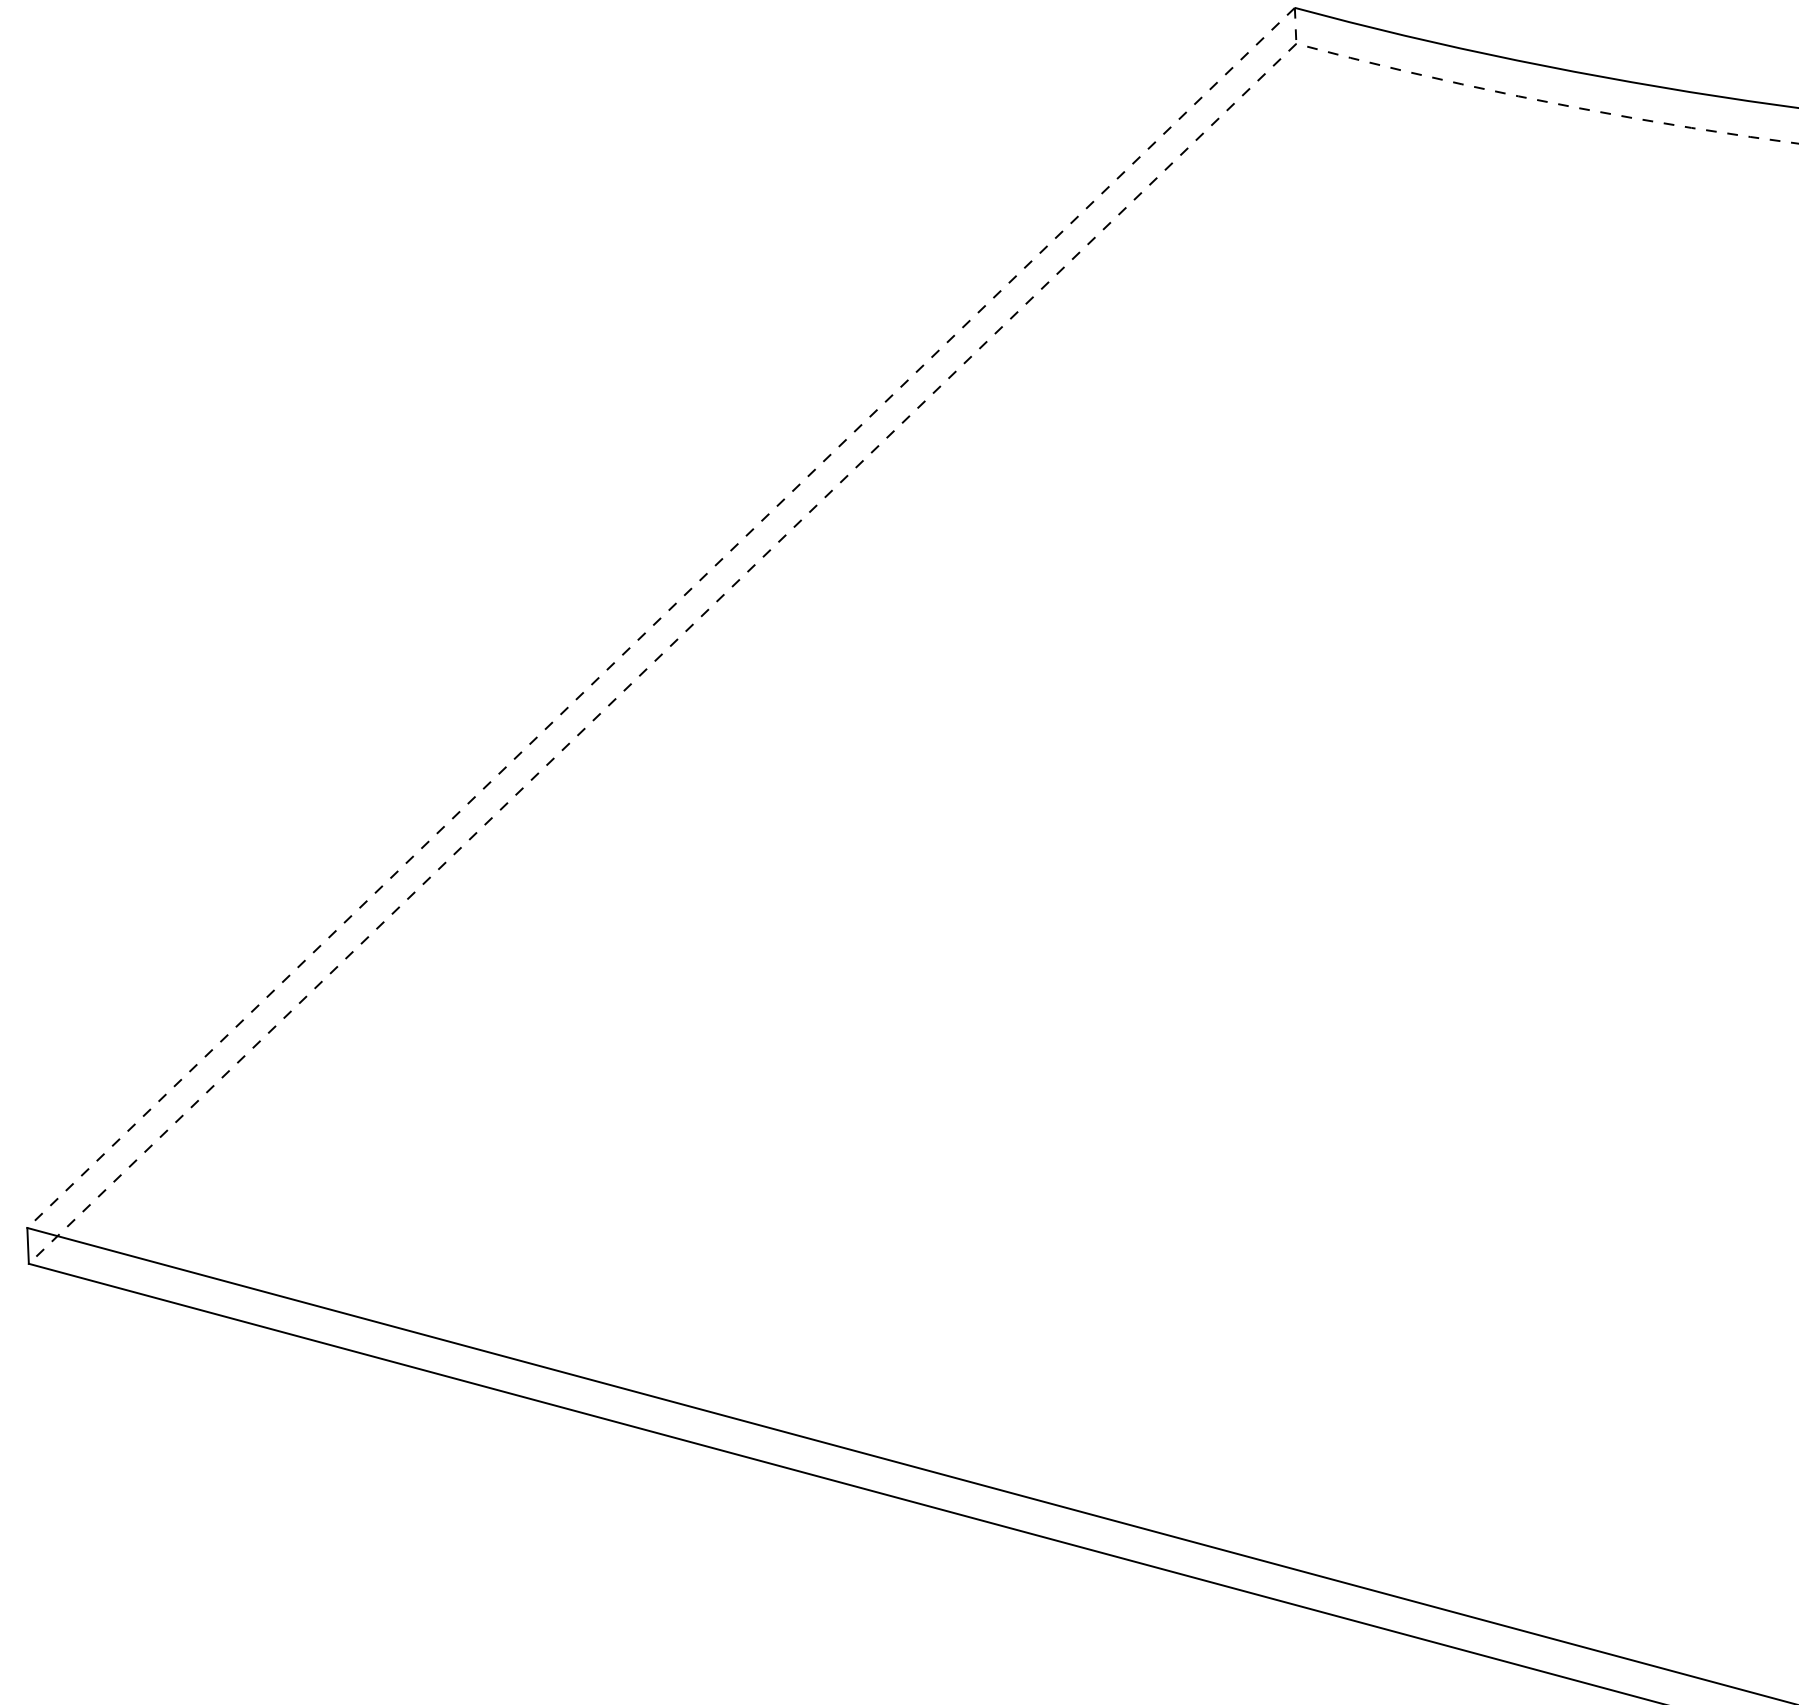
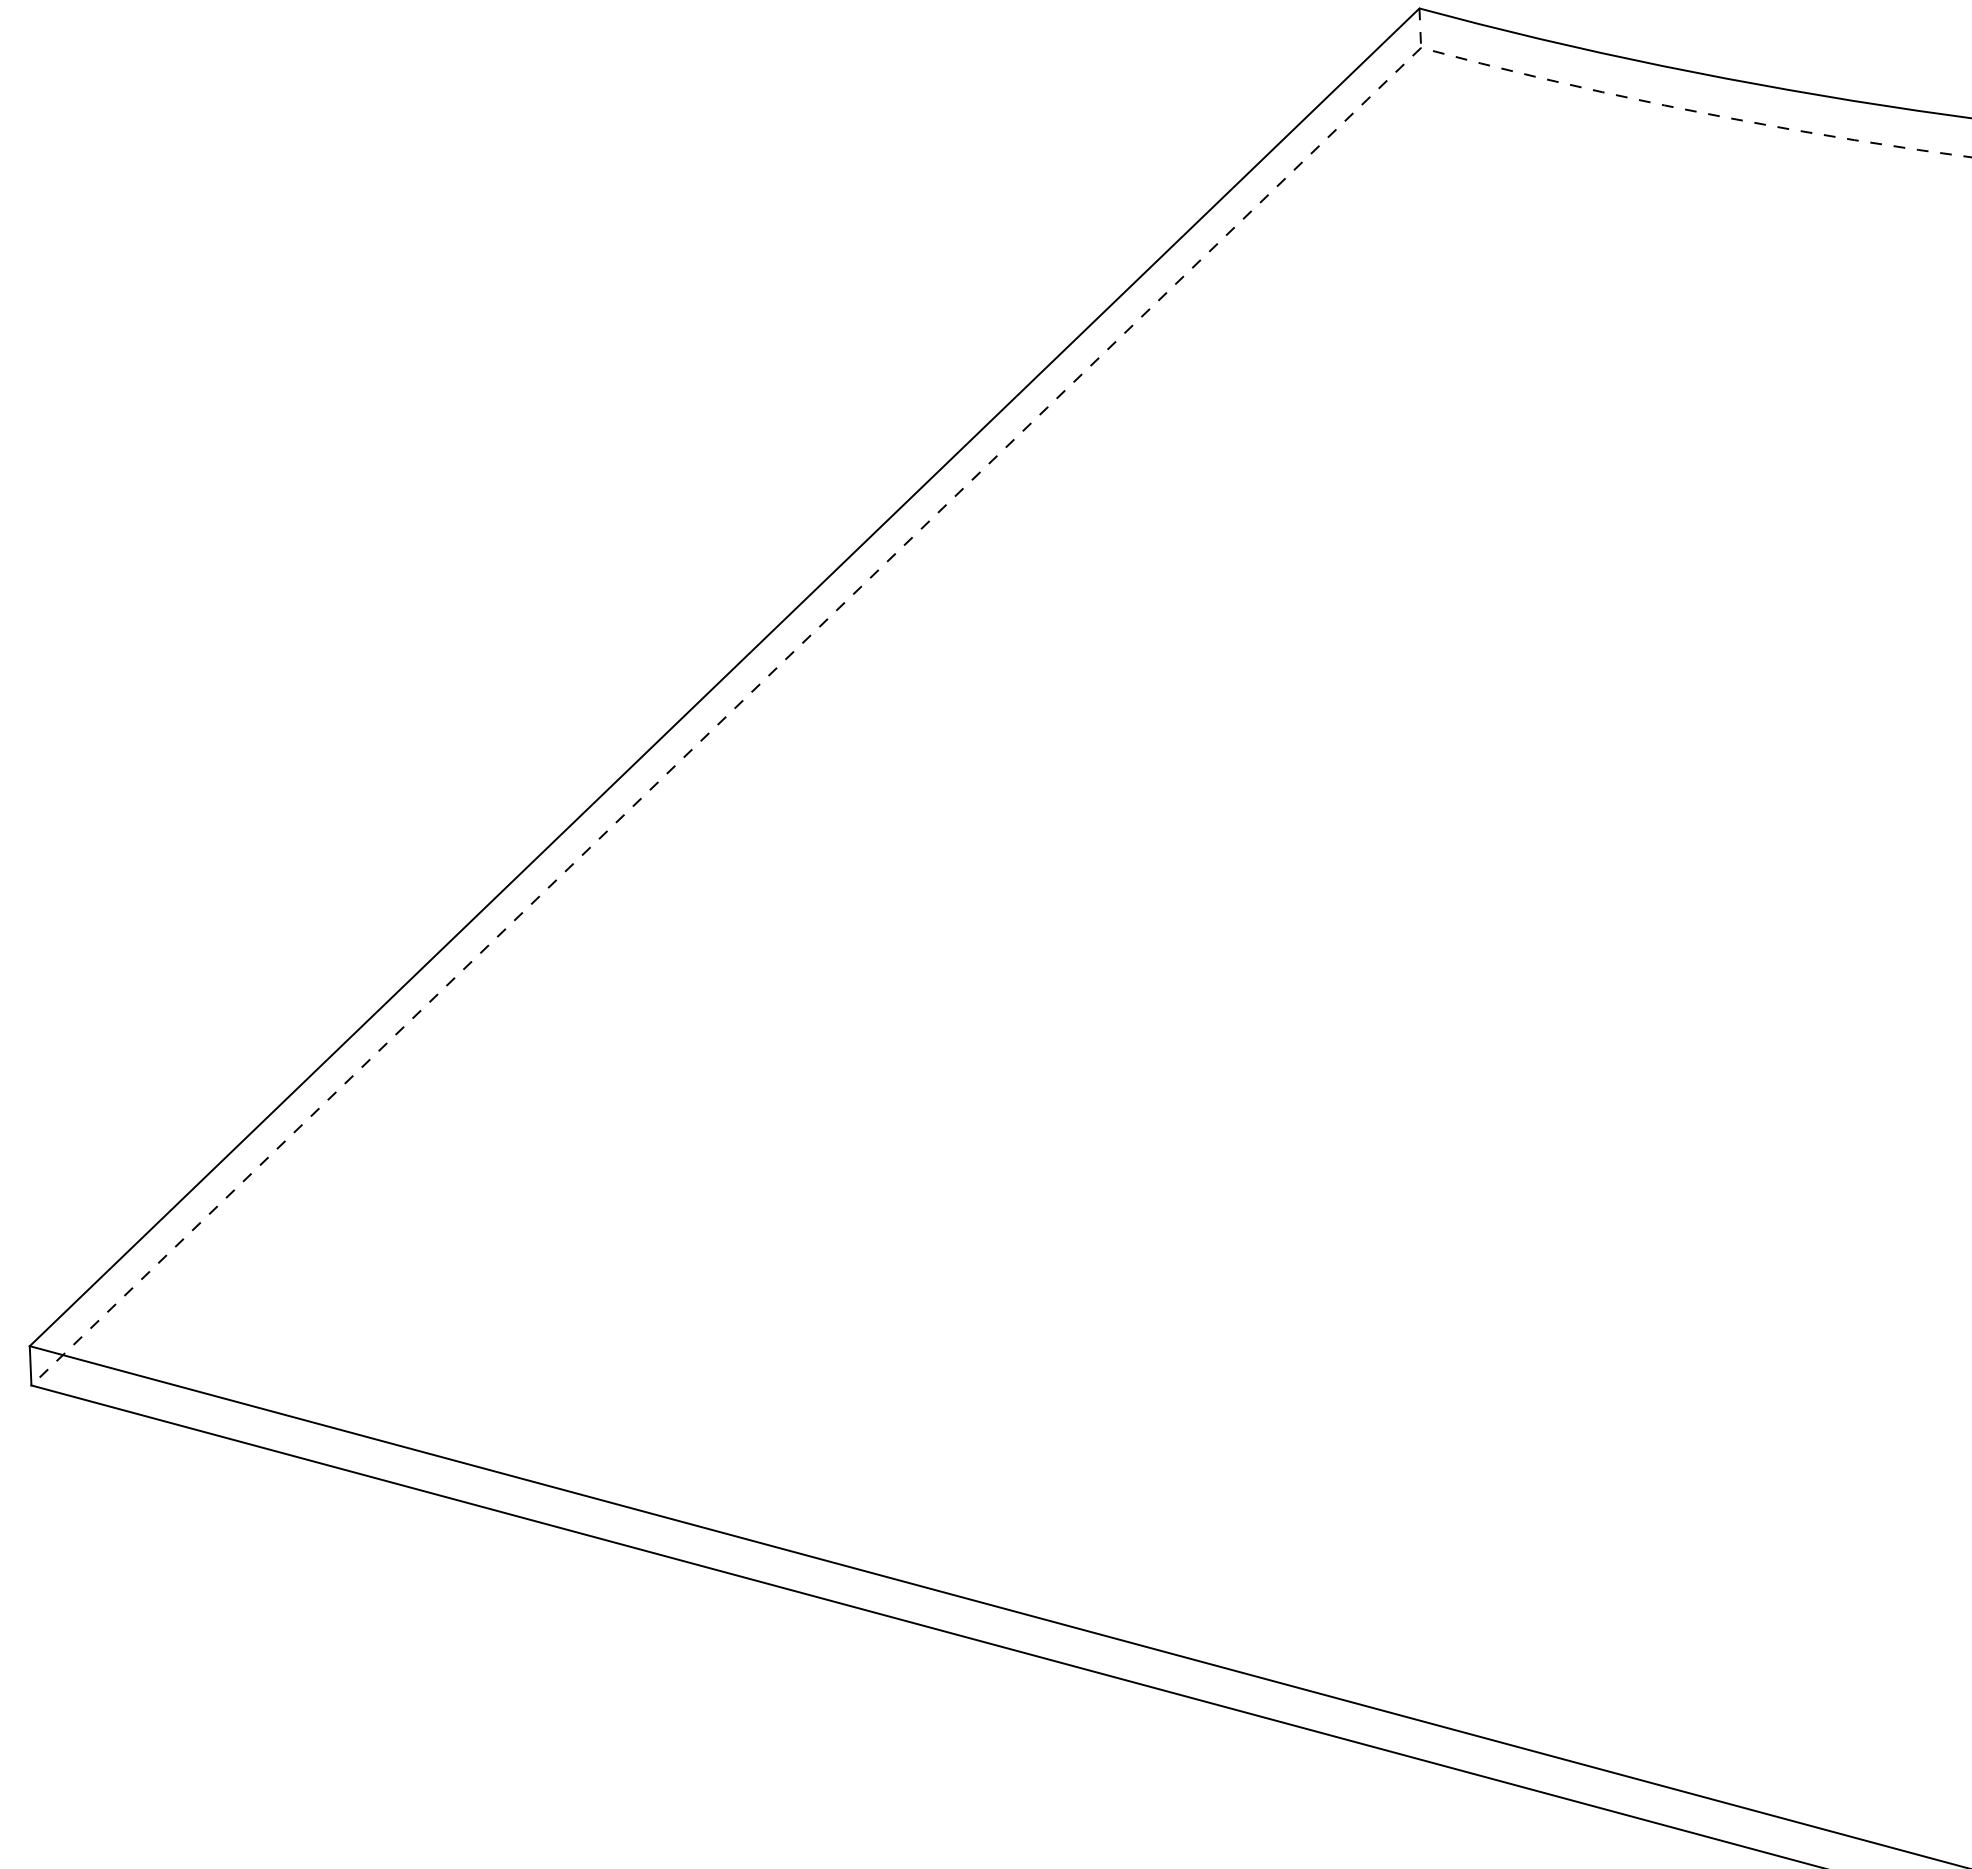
line: (660, 618) -> (724, 677), dashed -> solid

